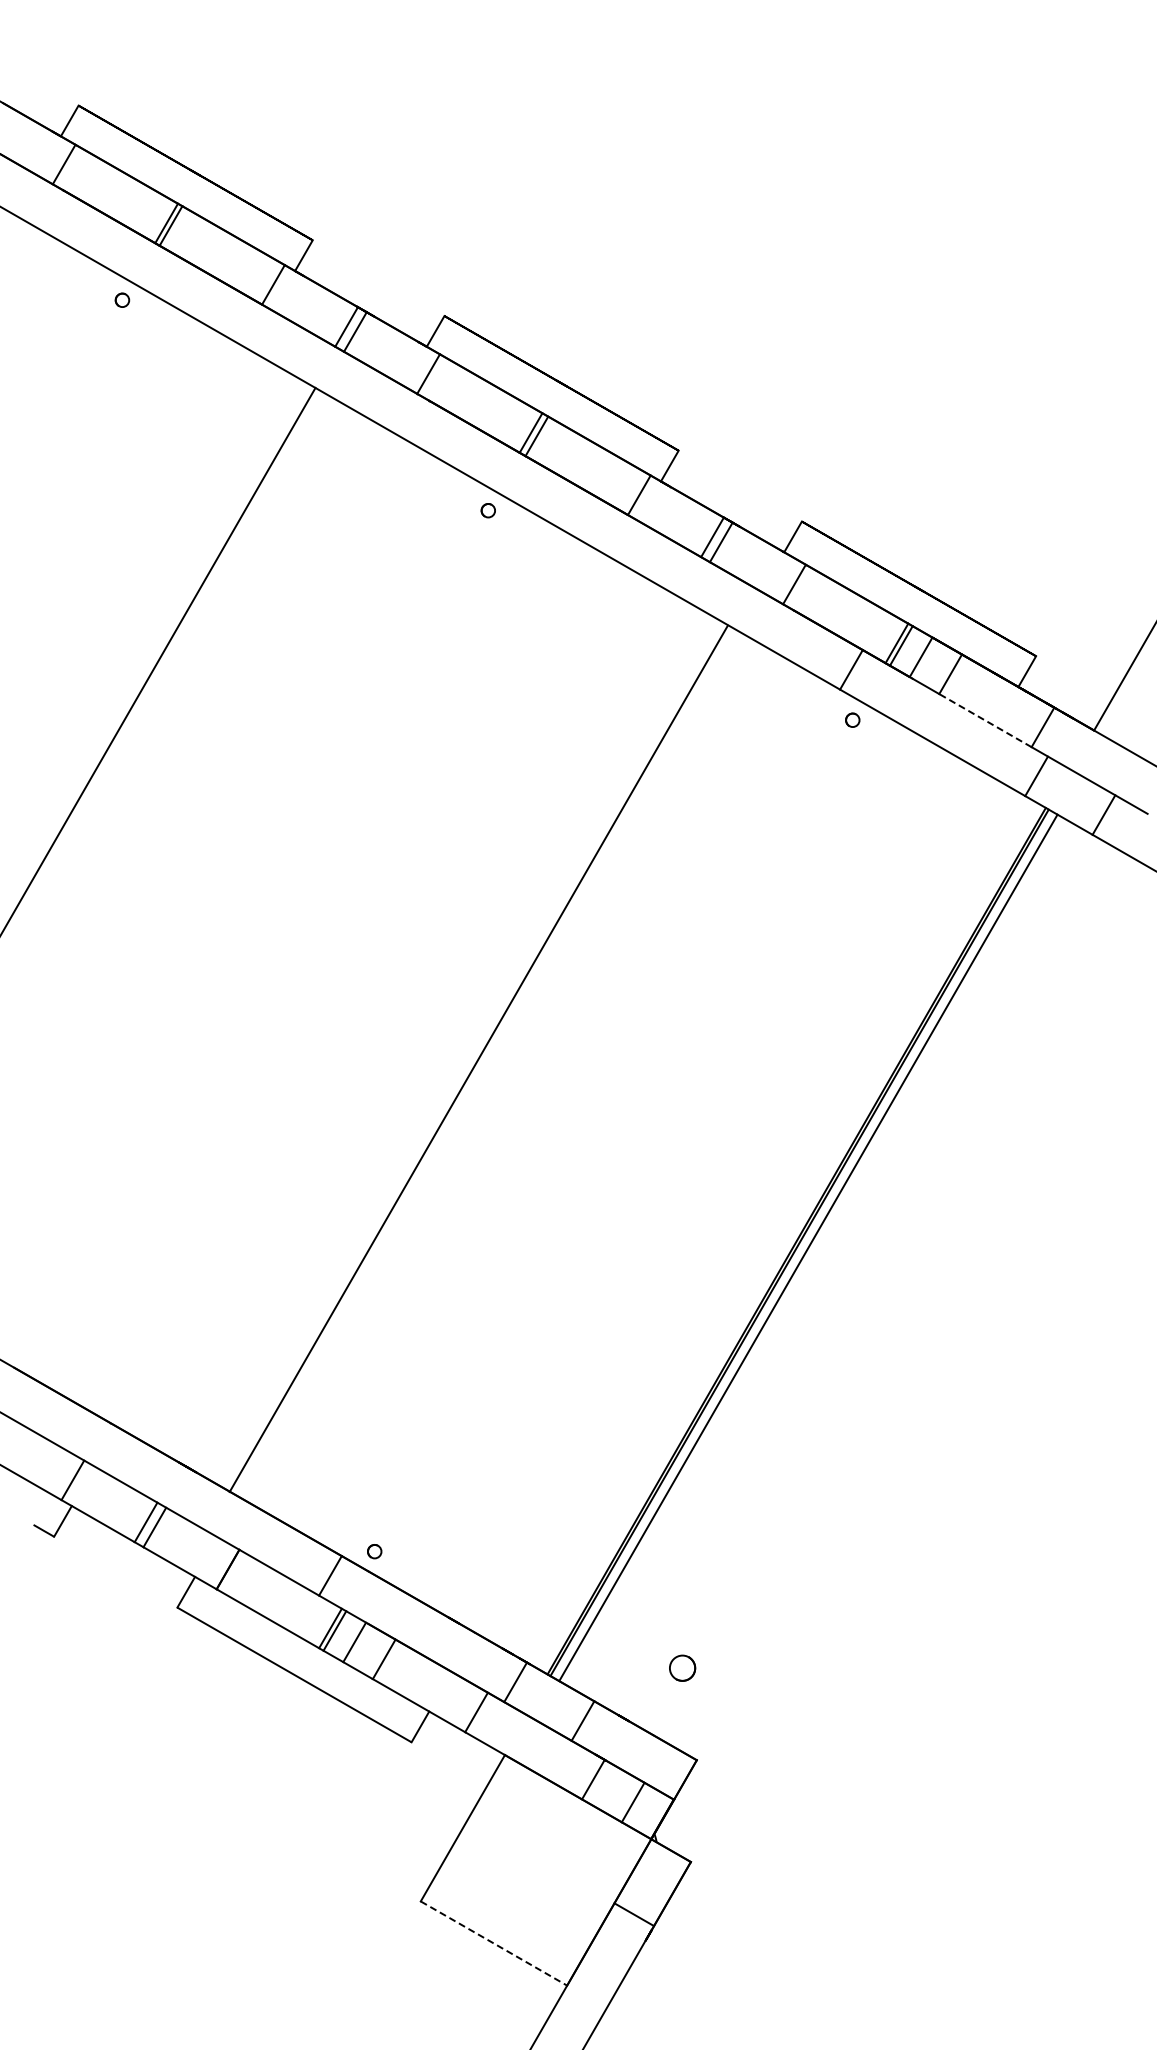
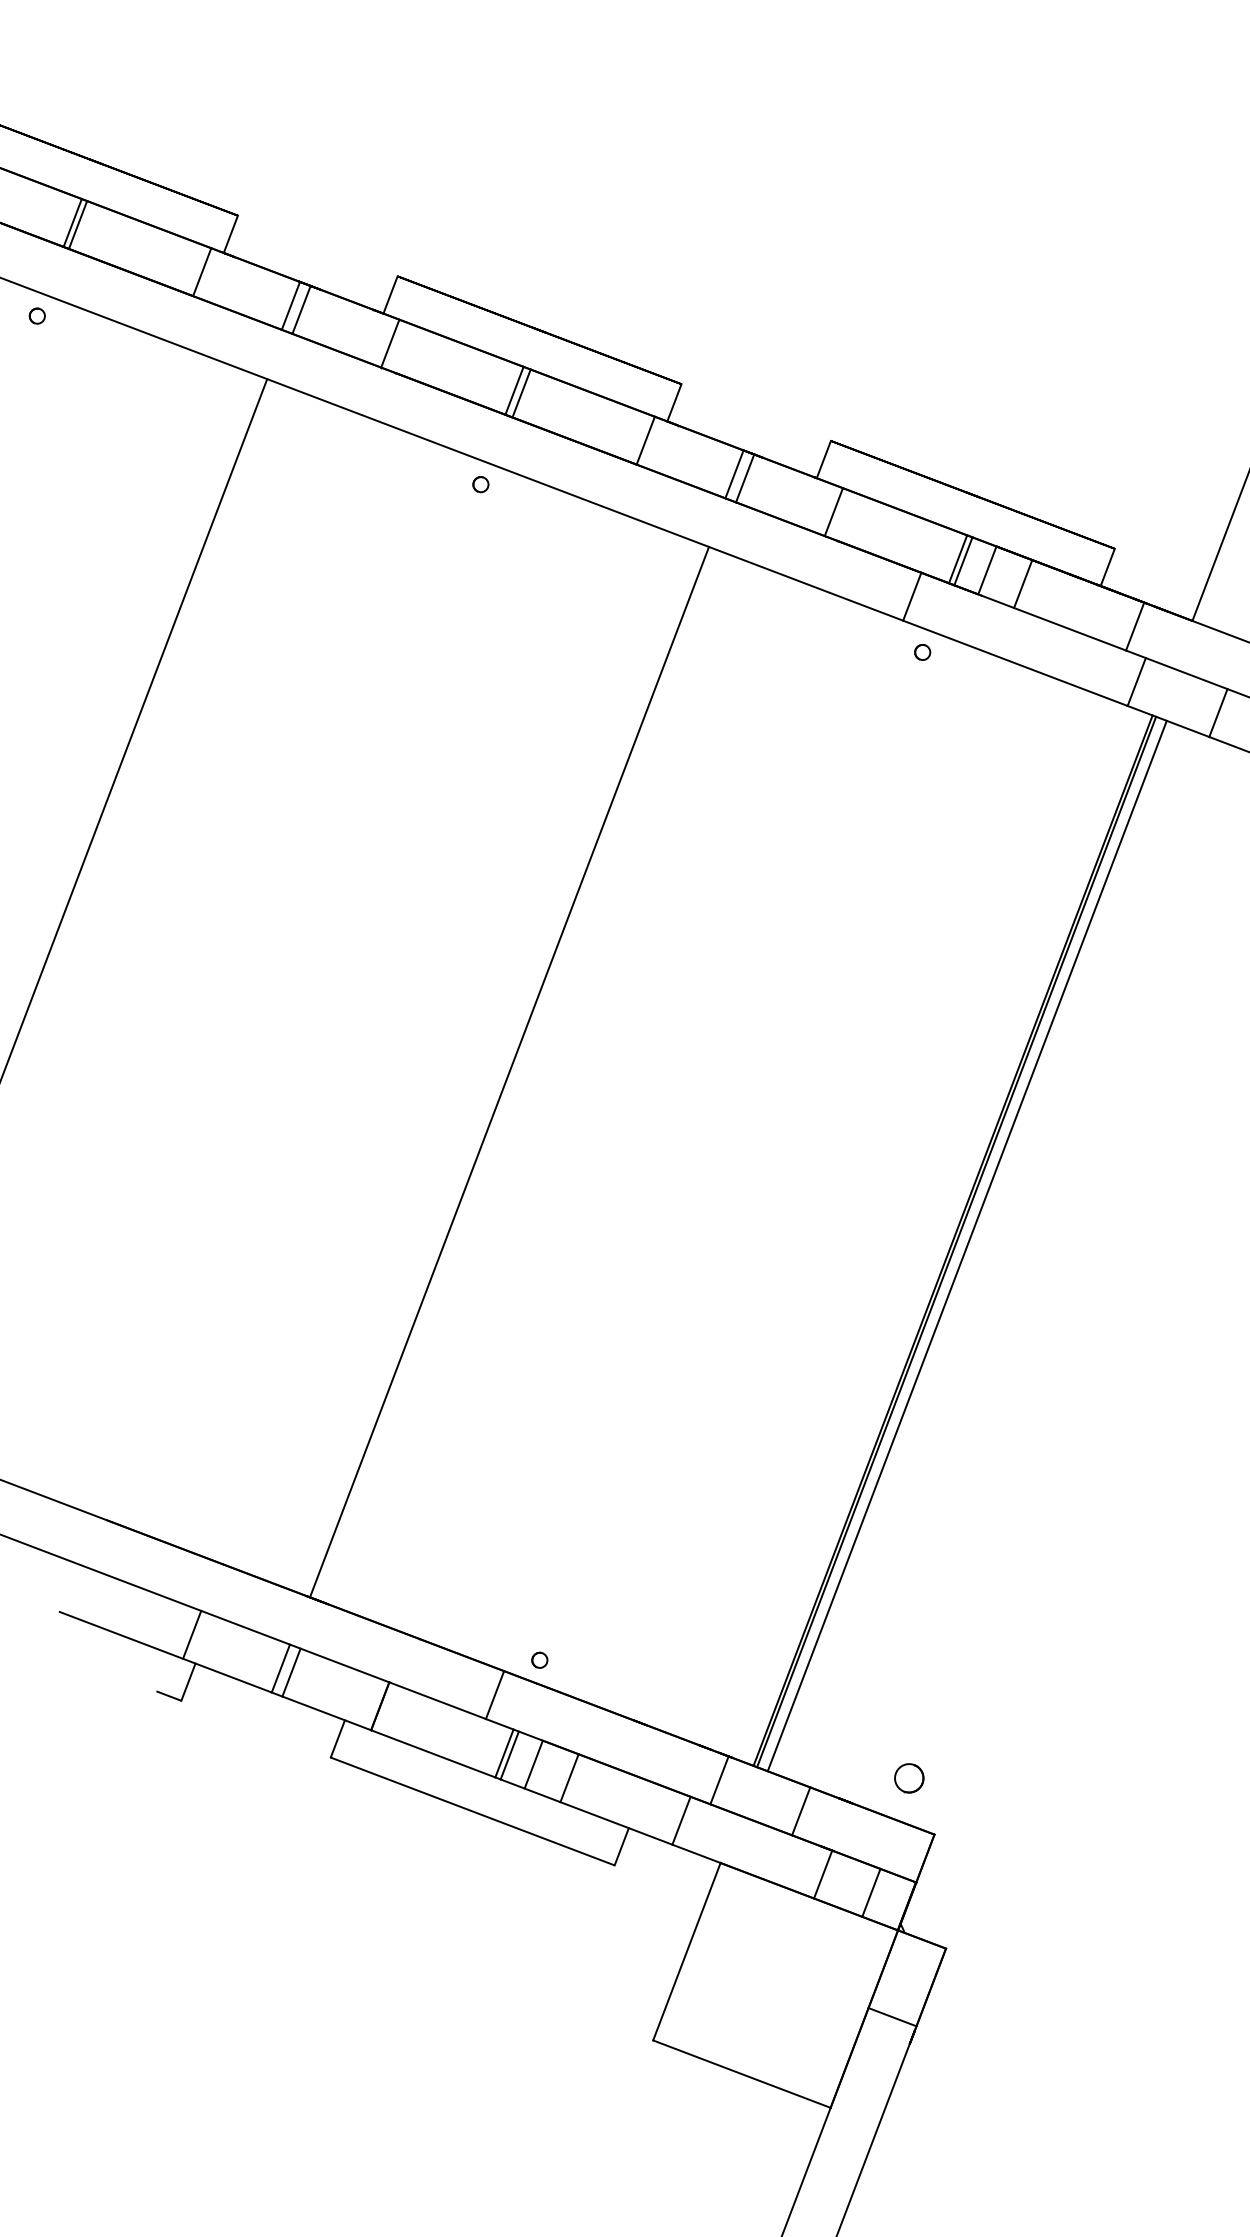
line: (985, 720) -> (1070, 629), dashed -> solid
line: (478, 1058) -> (509, 1071), moved
circle: (682, 1667) -> (909, 1777), moved
line: (494, 1943) -> (742, 2074), dashed -> solid

